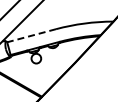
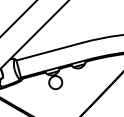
line: (31, 35) -> (49, 51), dashed -> solid

